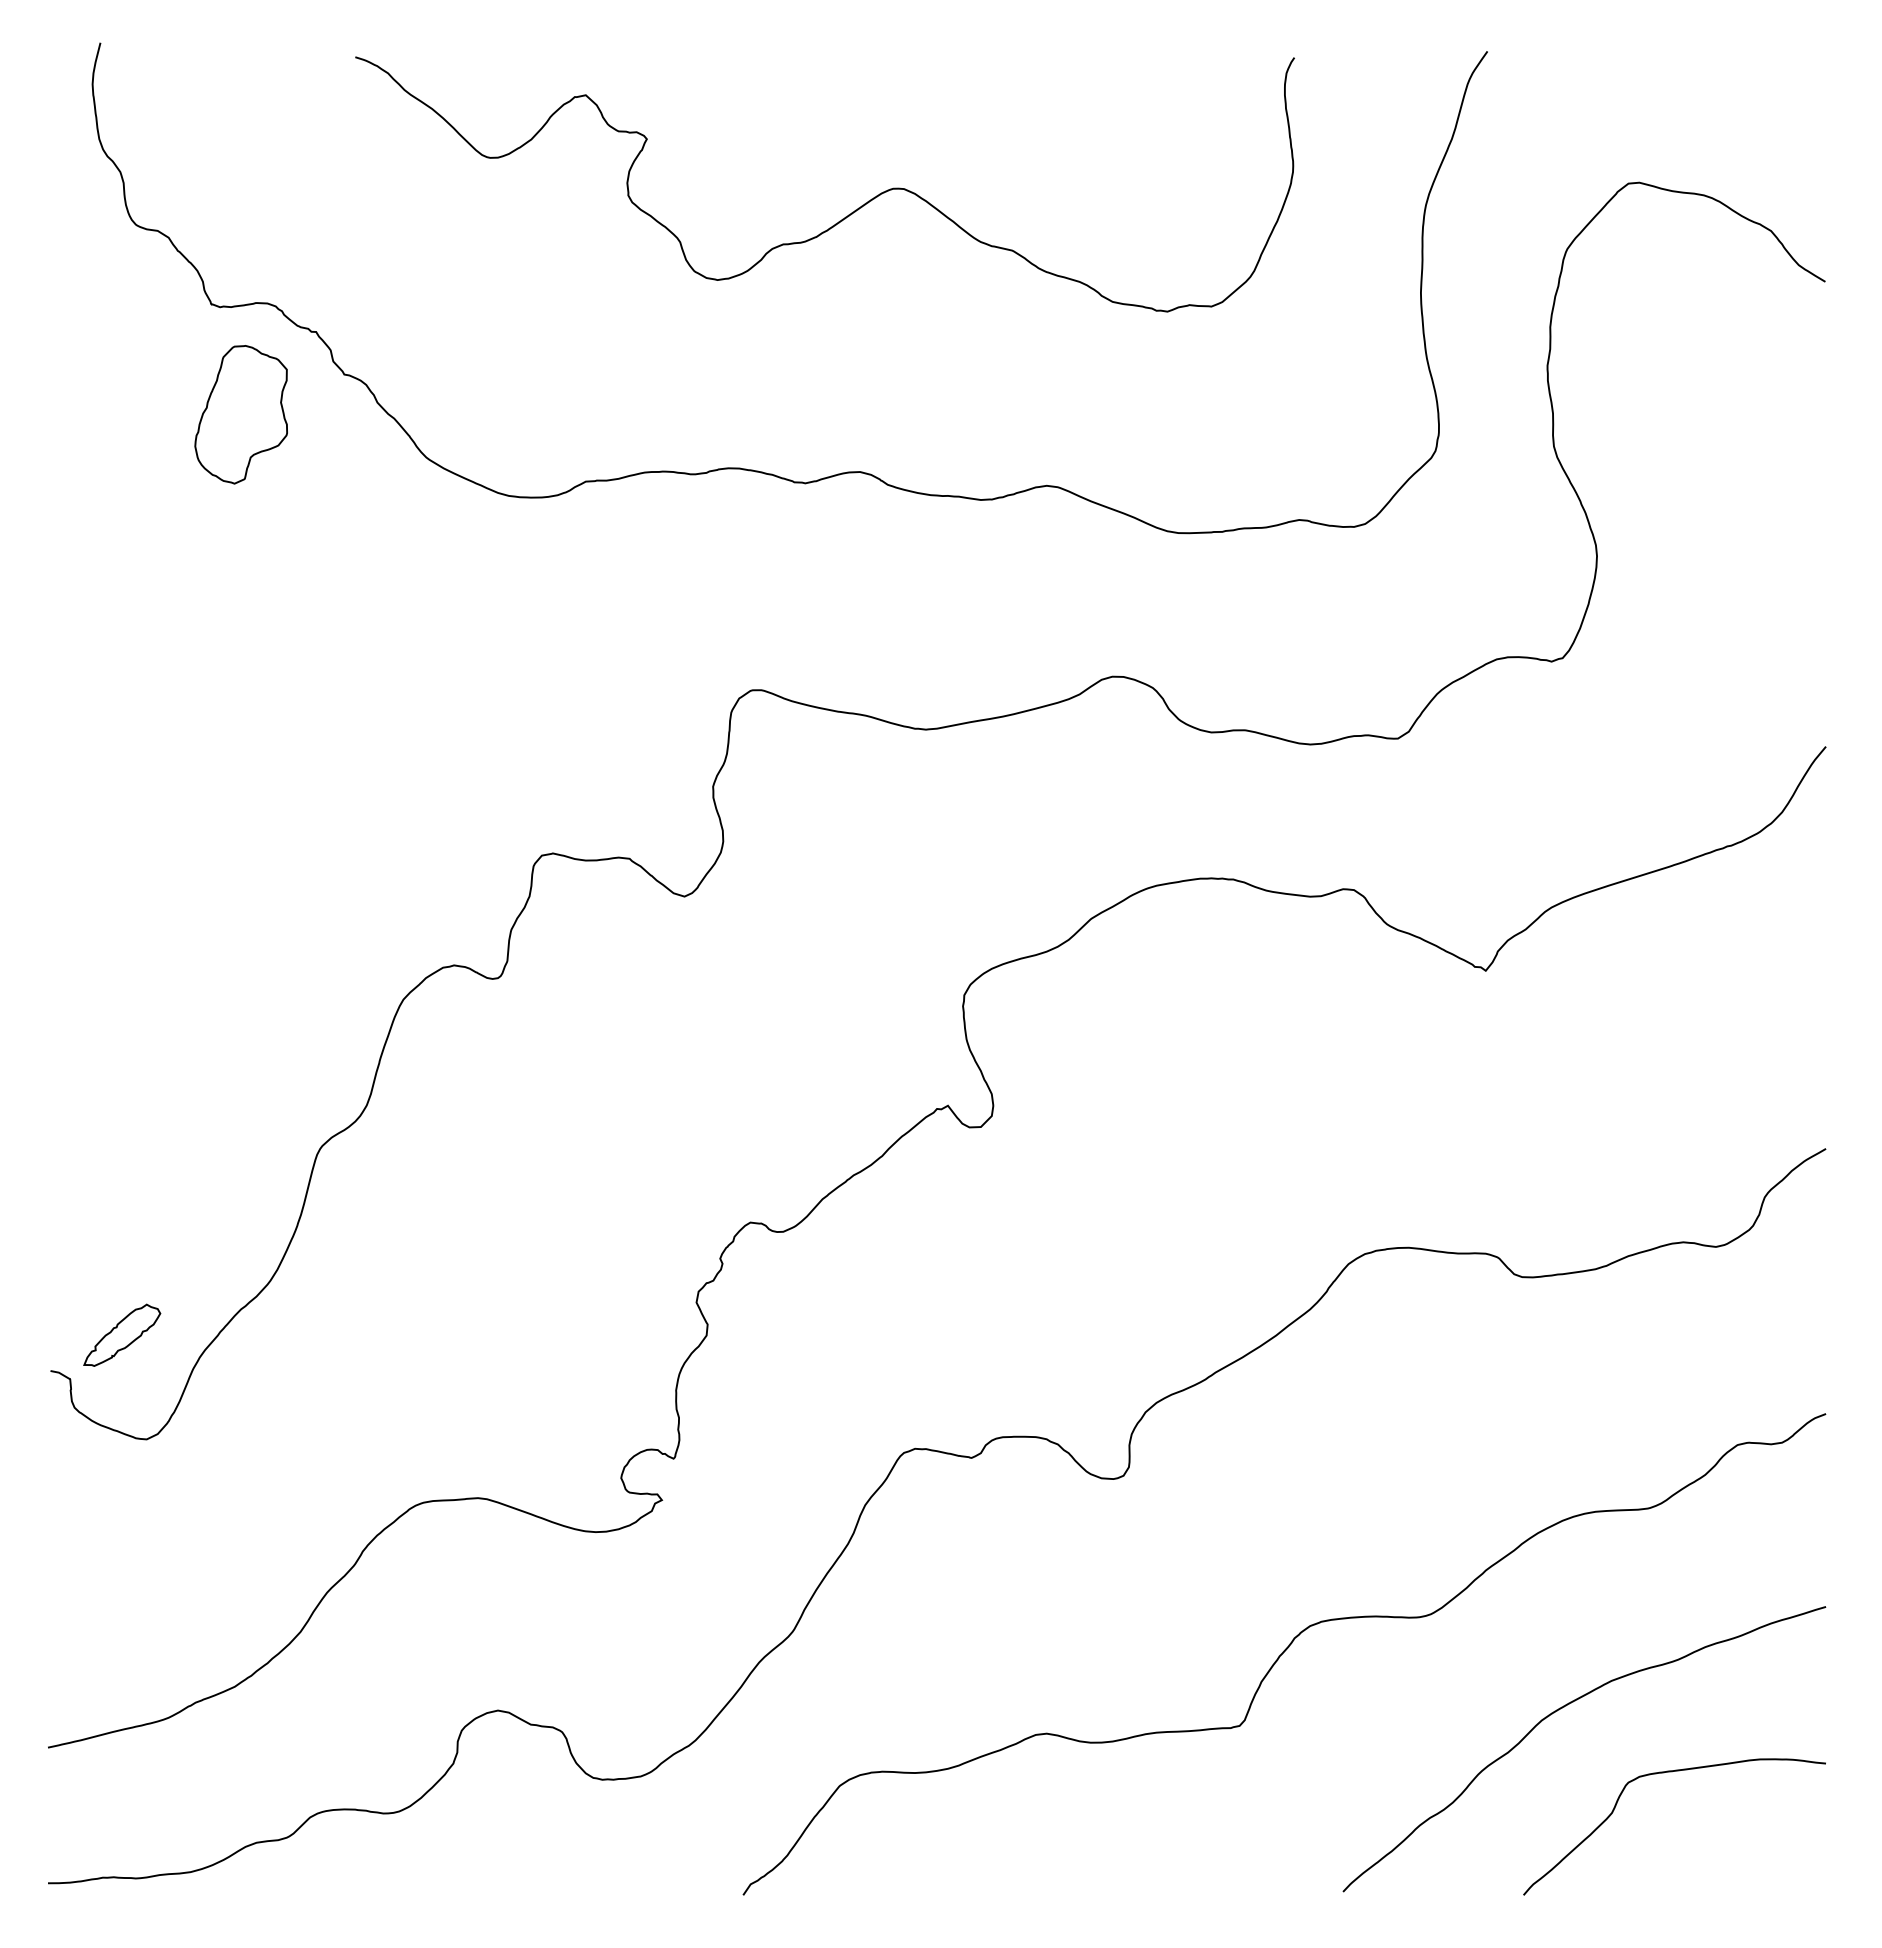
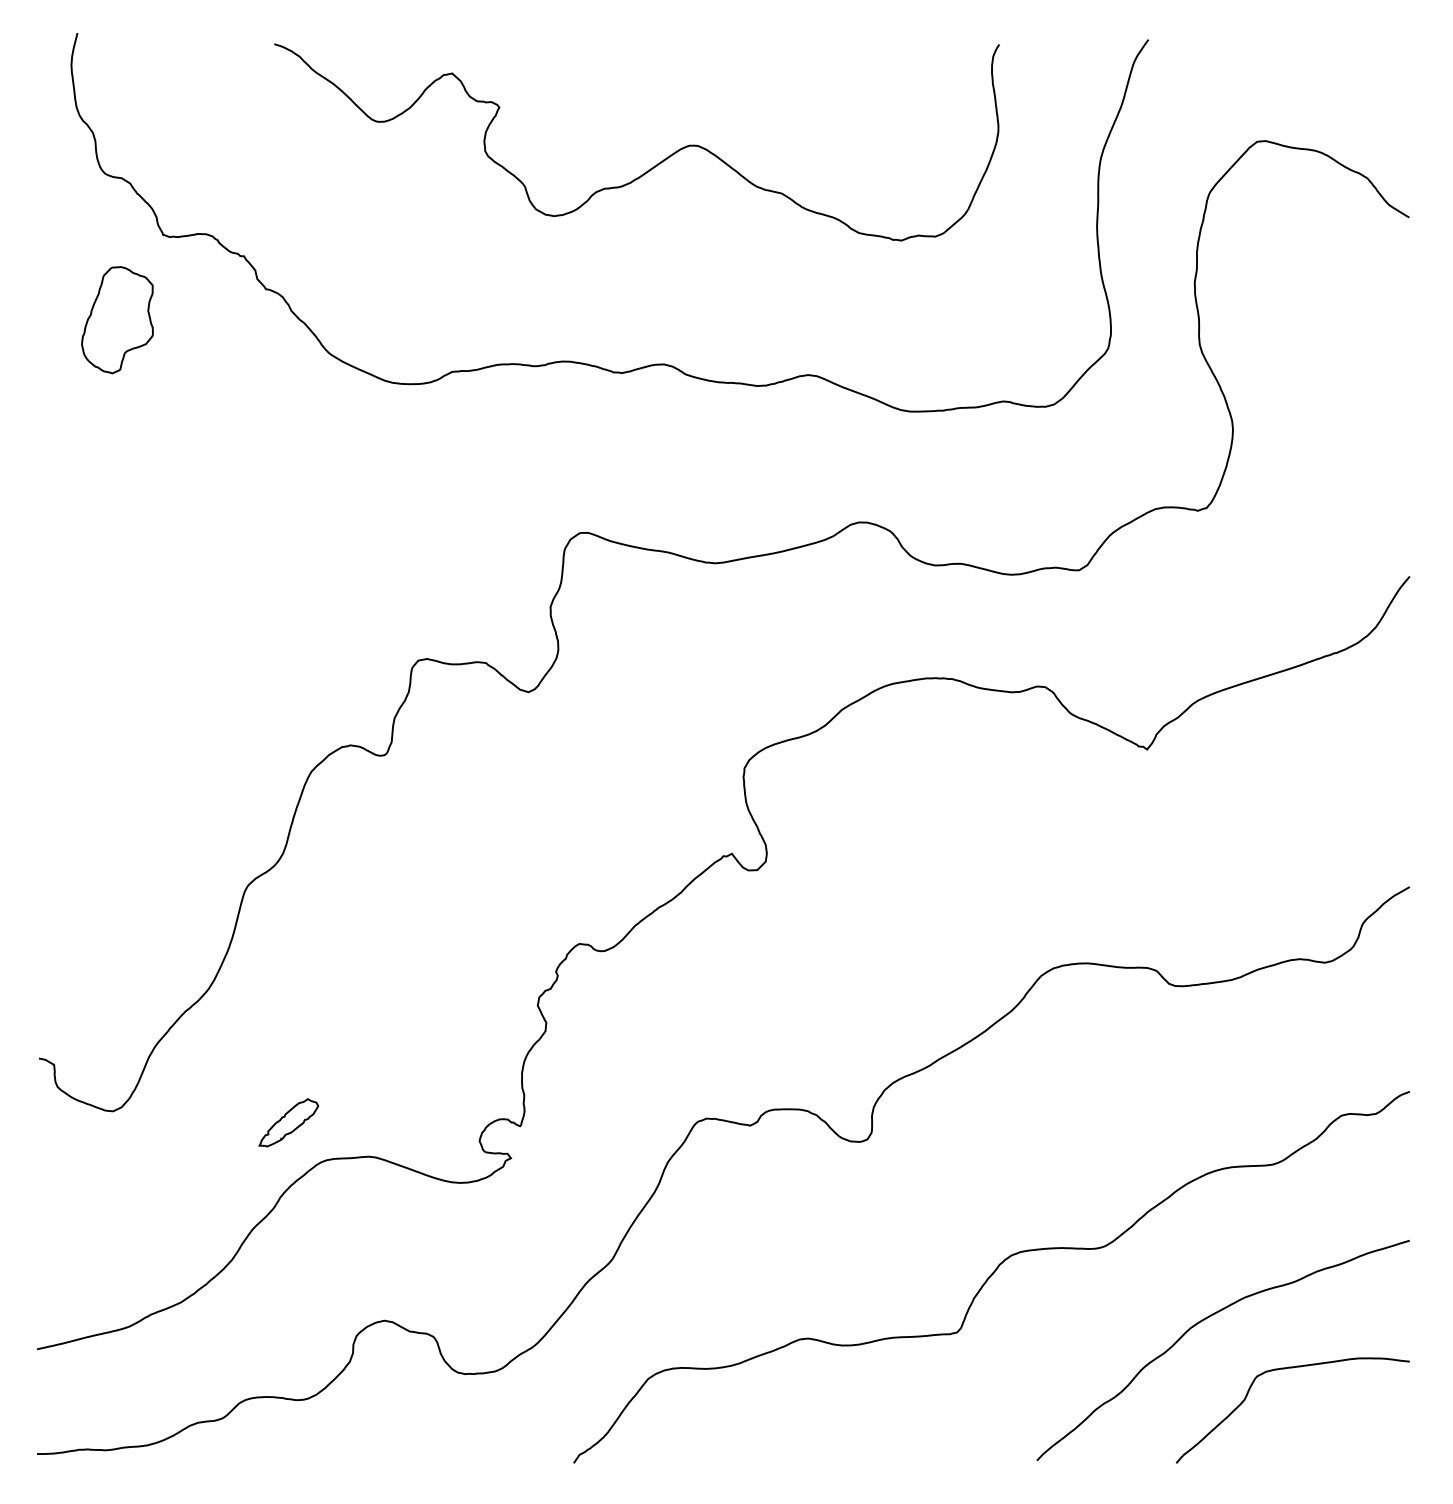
part: (240, 414) -> (116, 320), moved
part: (122, 1334) -> (289, 1122), moved

